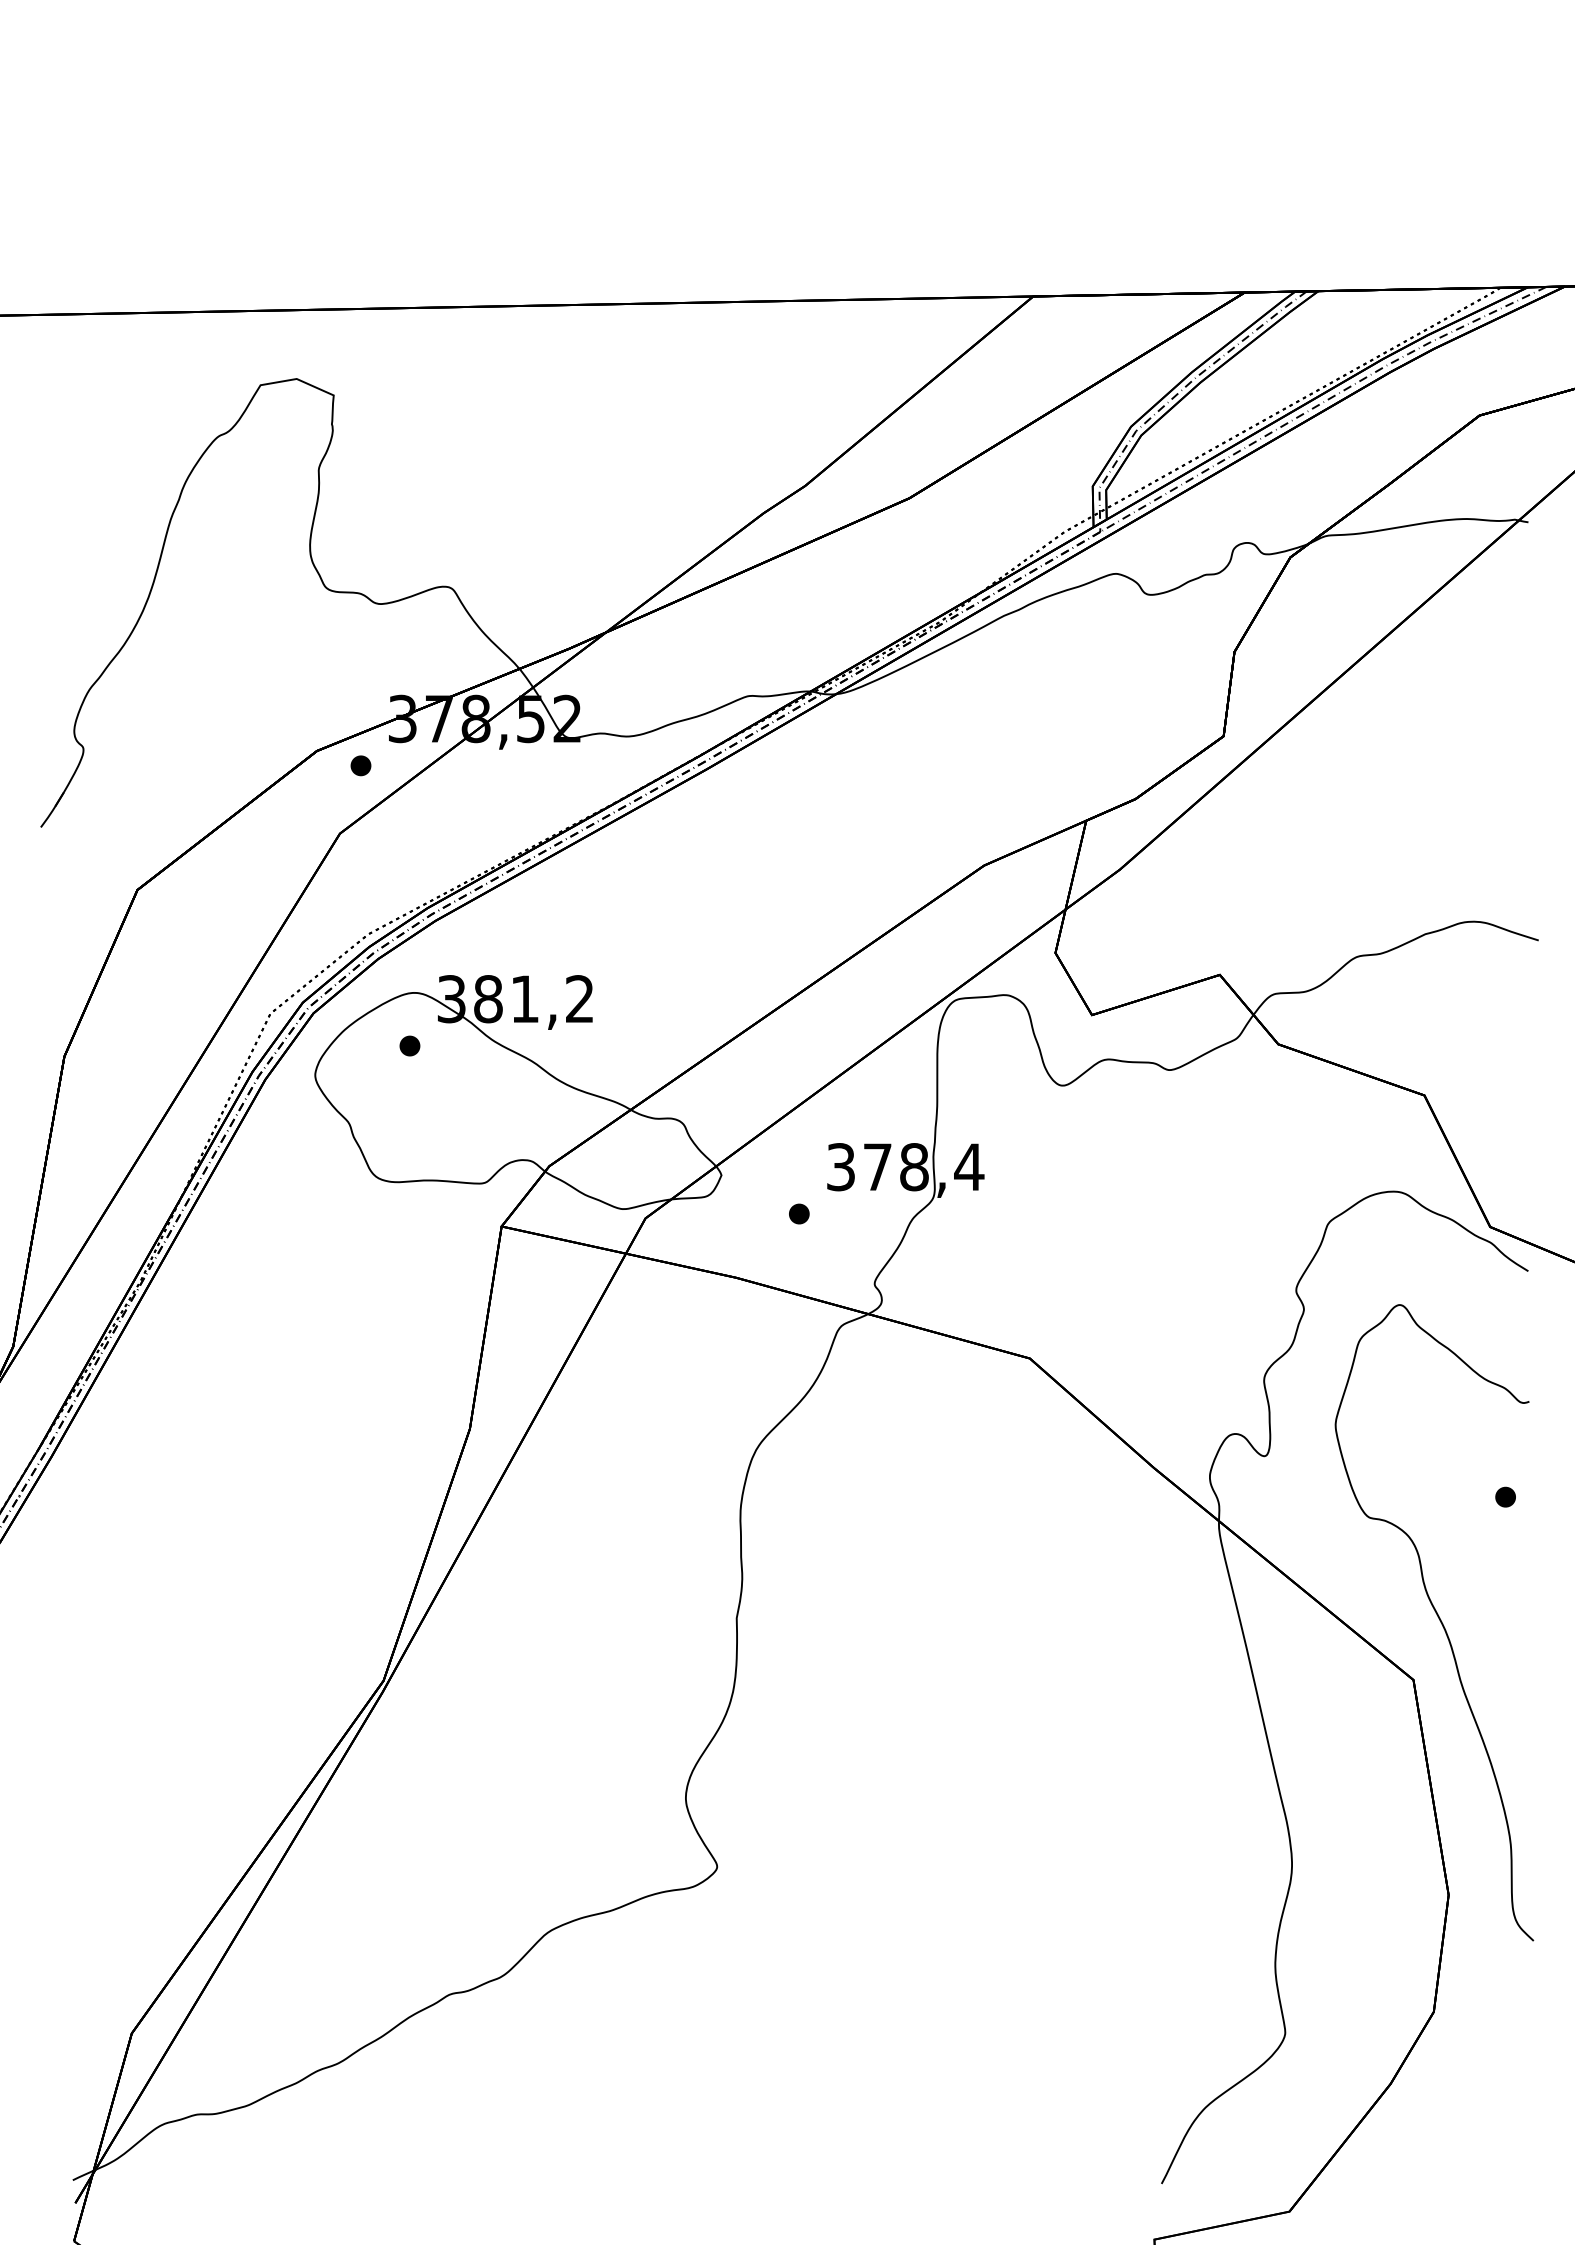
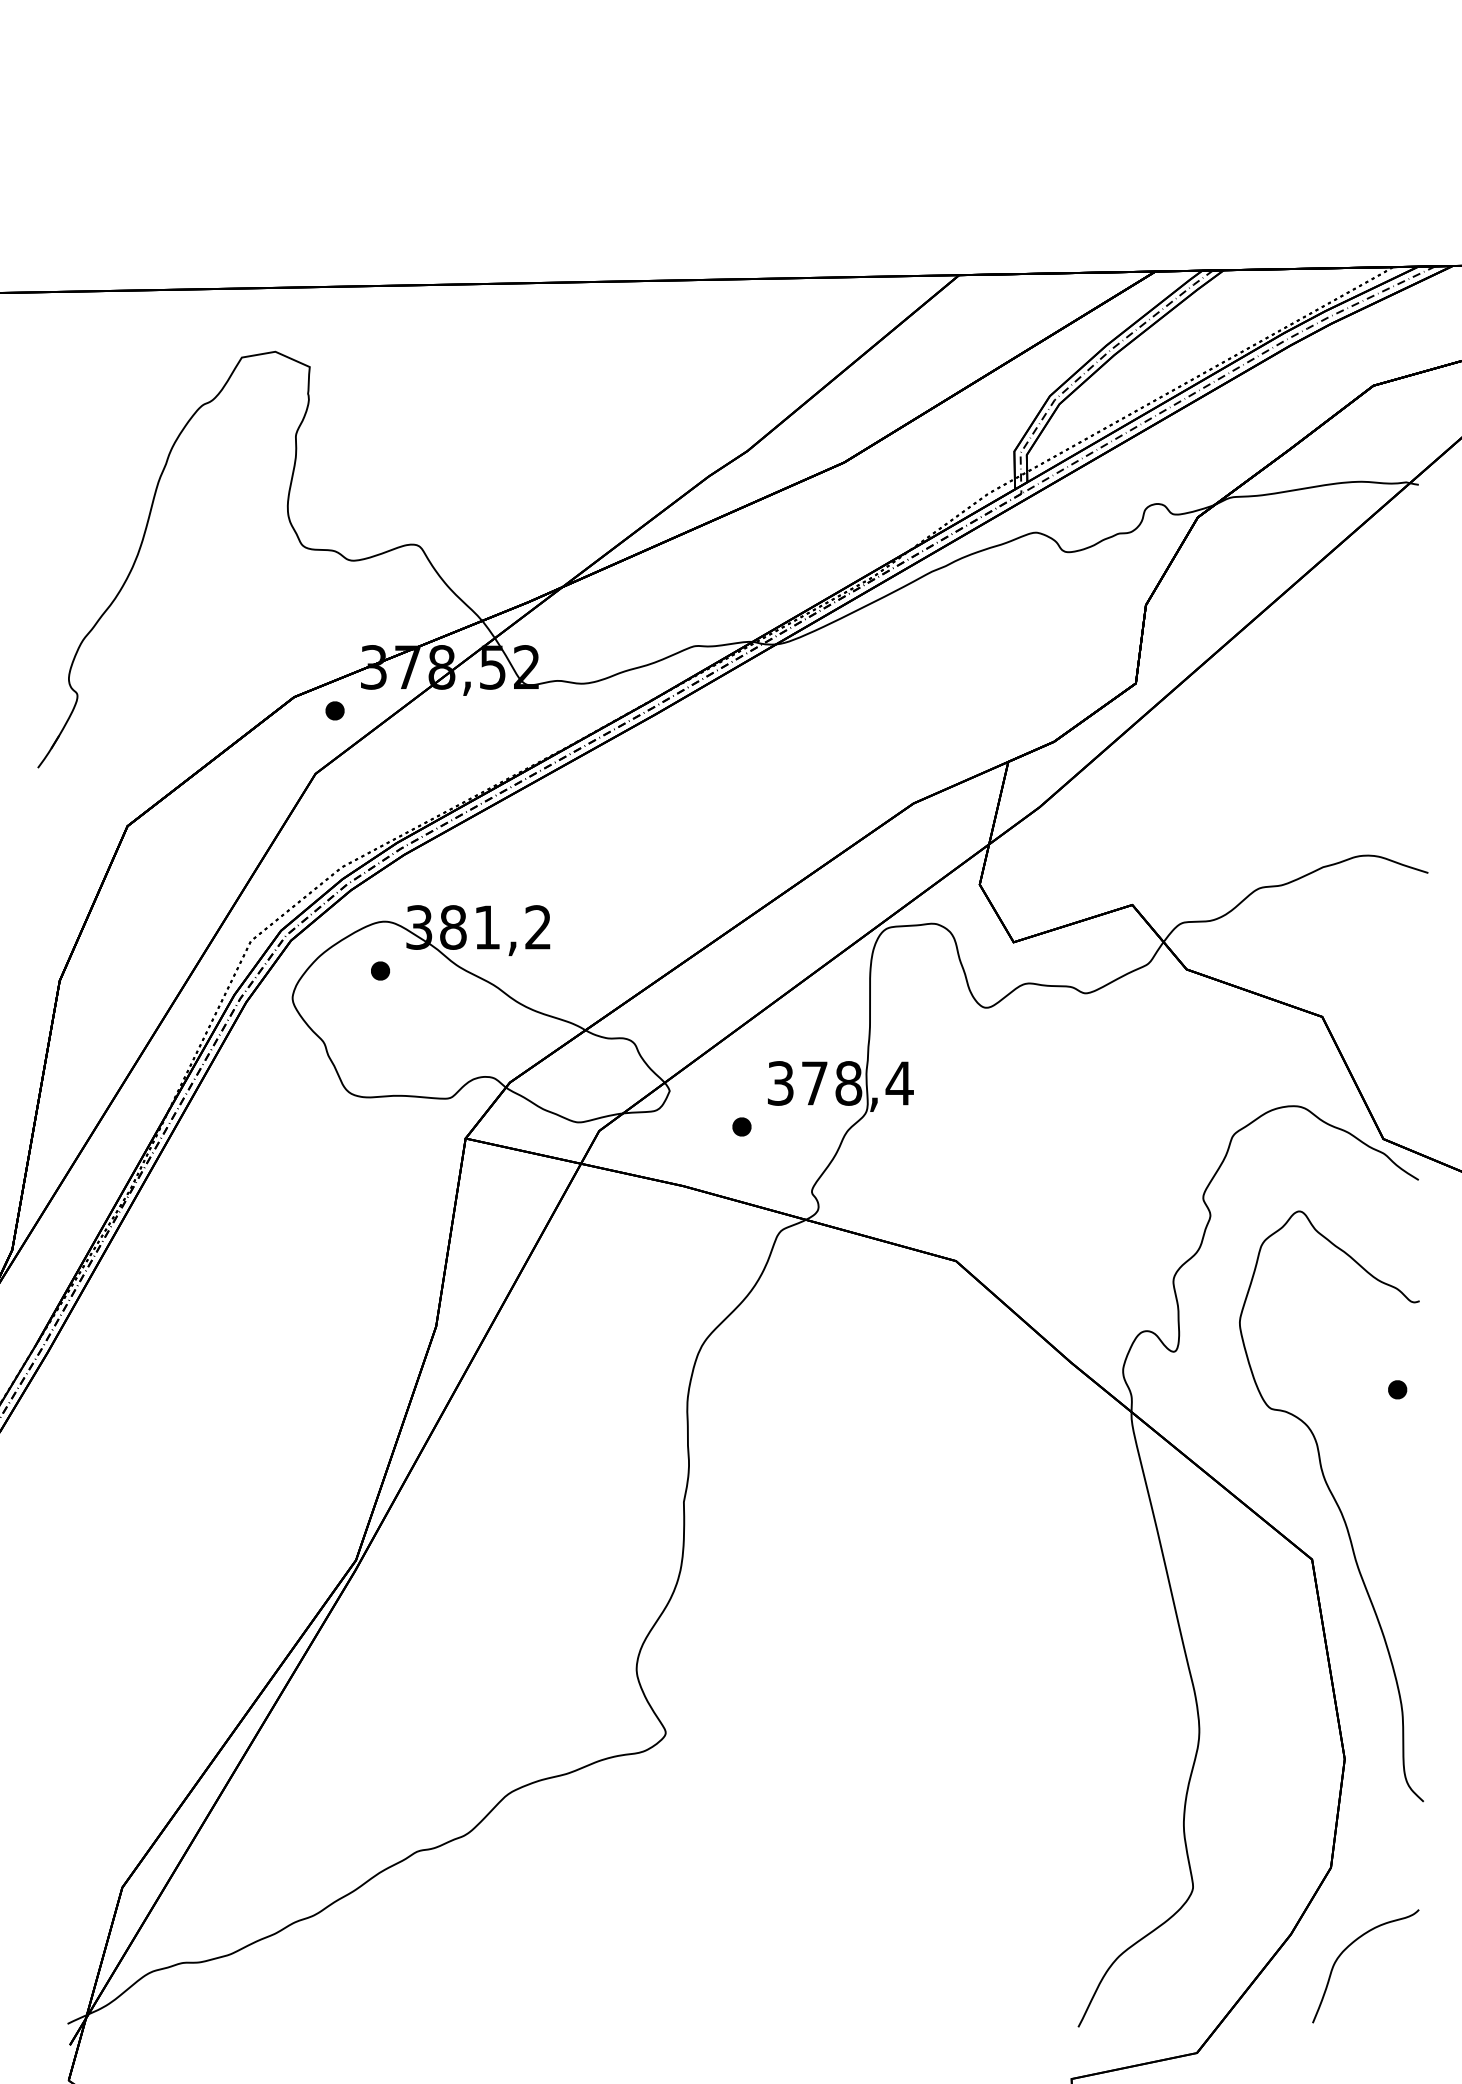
curve: (1452, 2098) -> (1348, 1948), added

